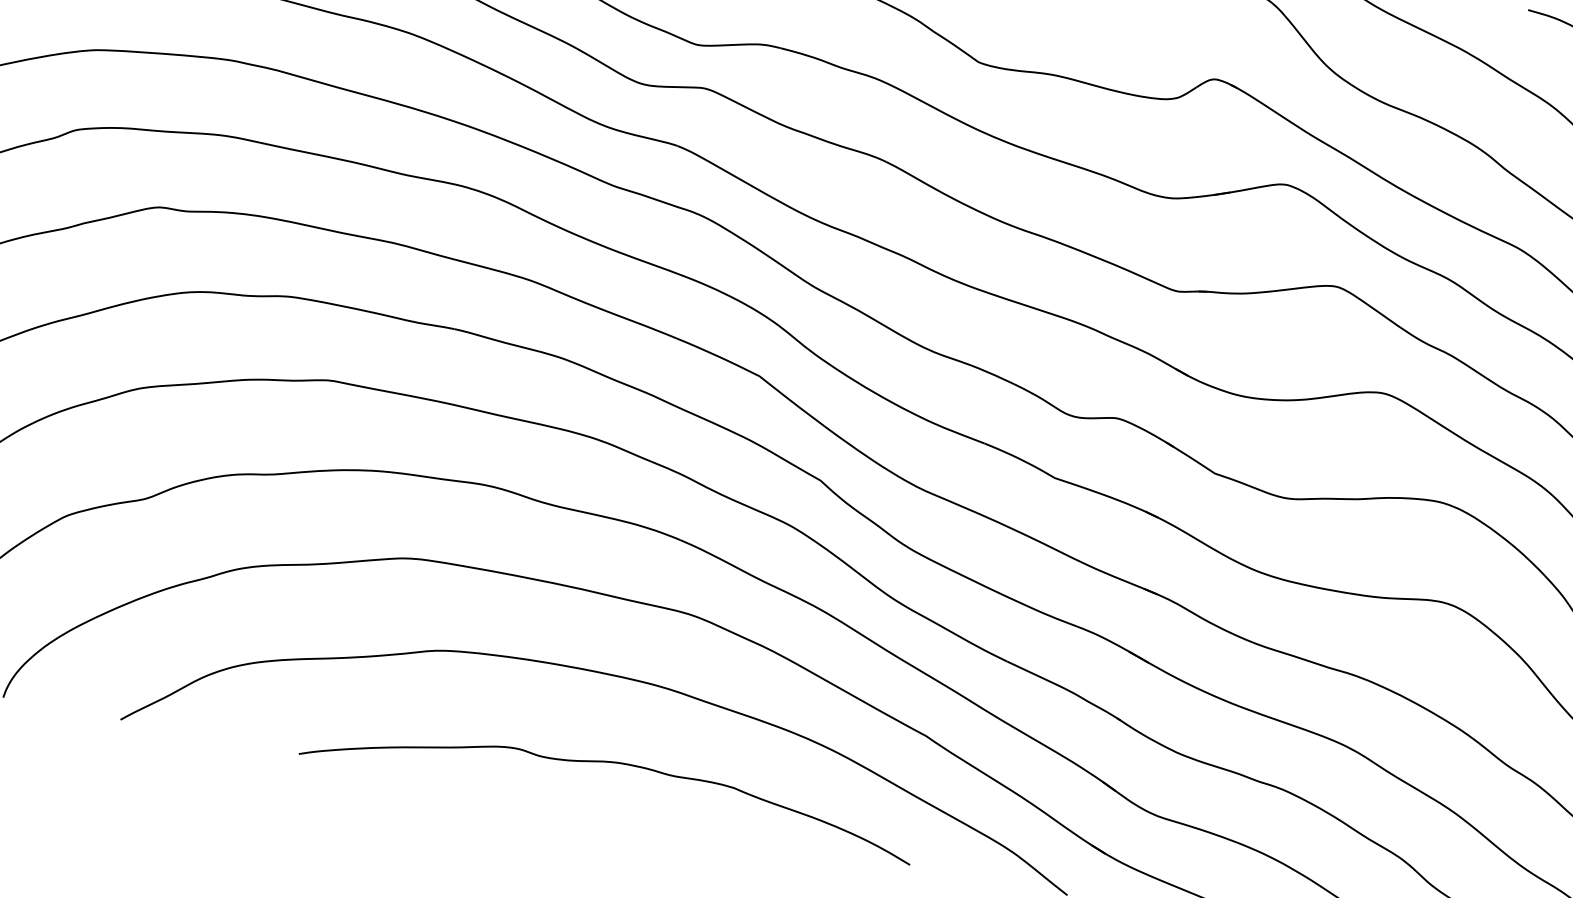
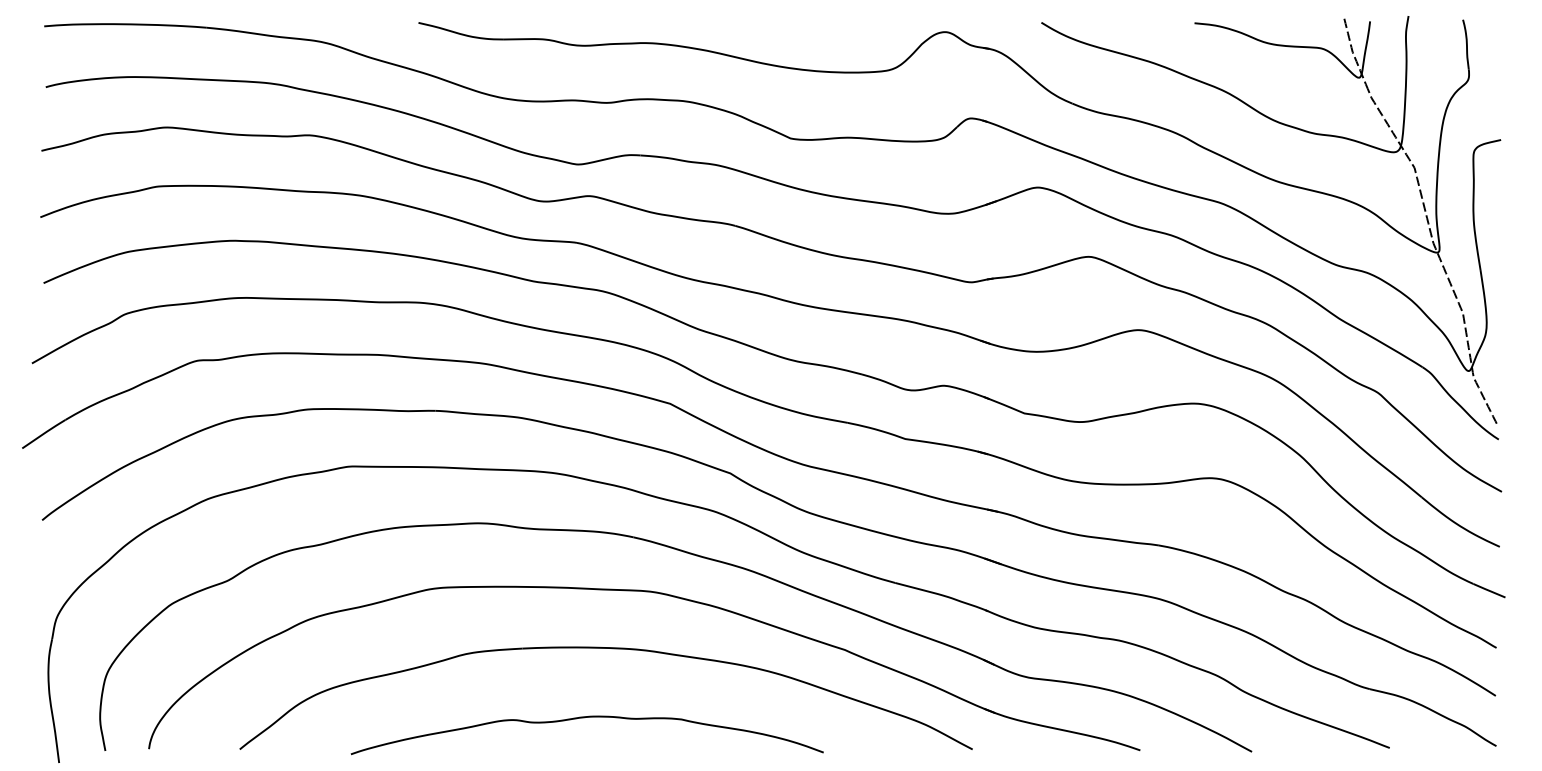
curve: (609, 763) -> (584, 718), moved

